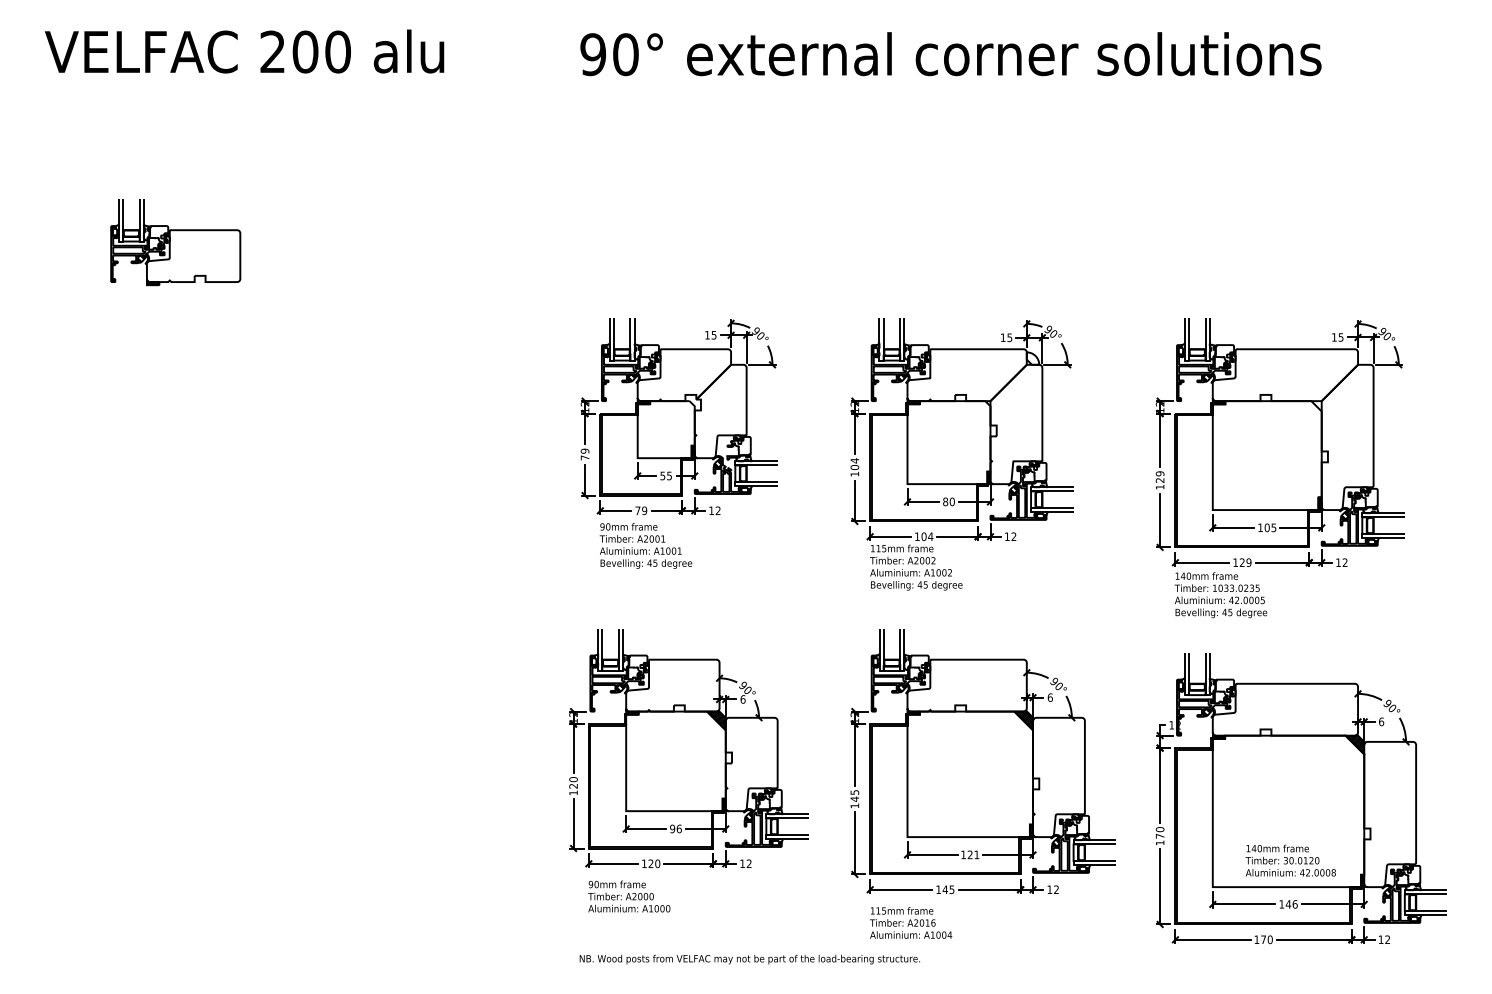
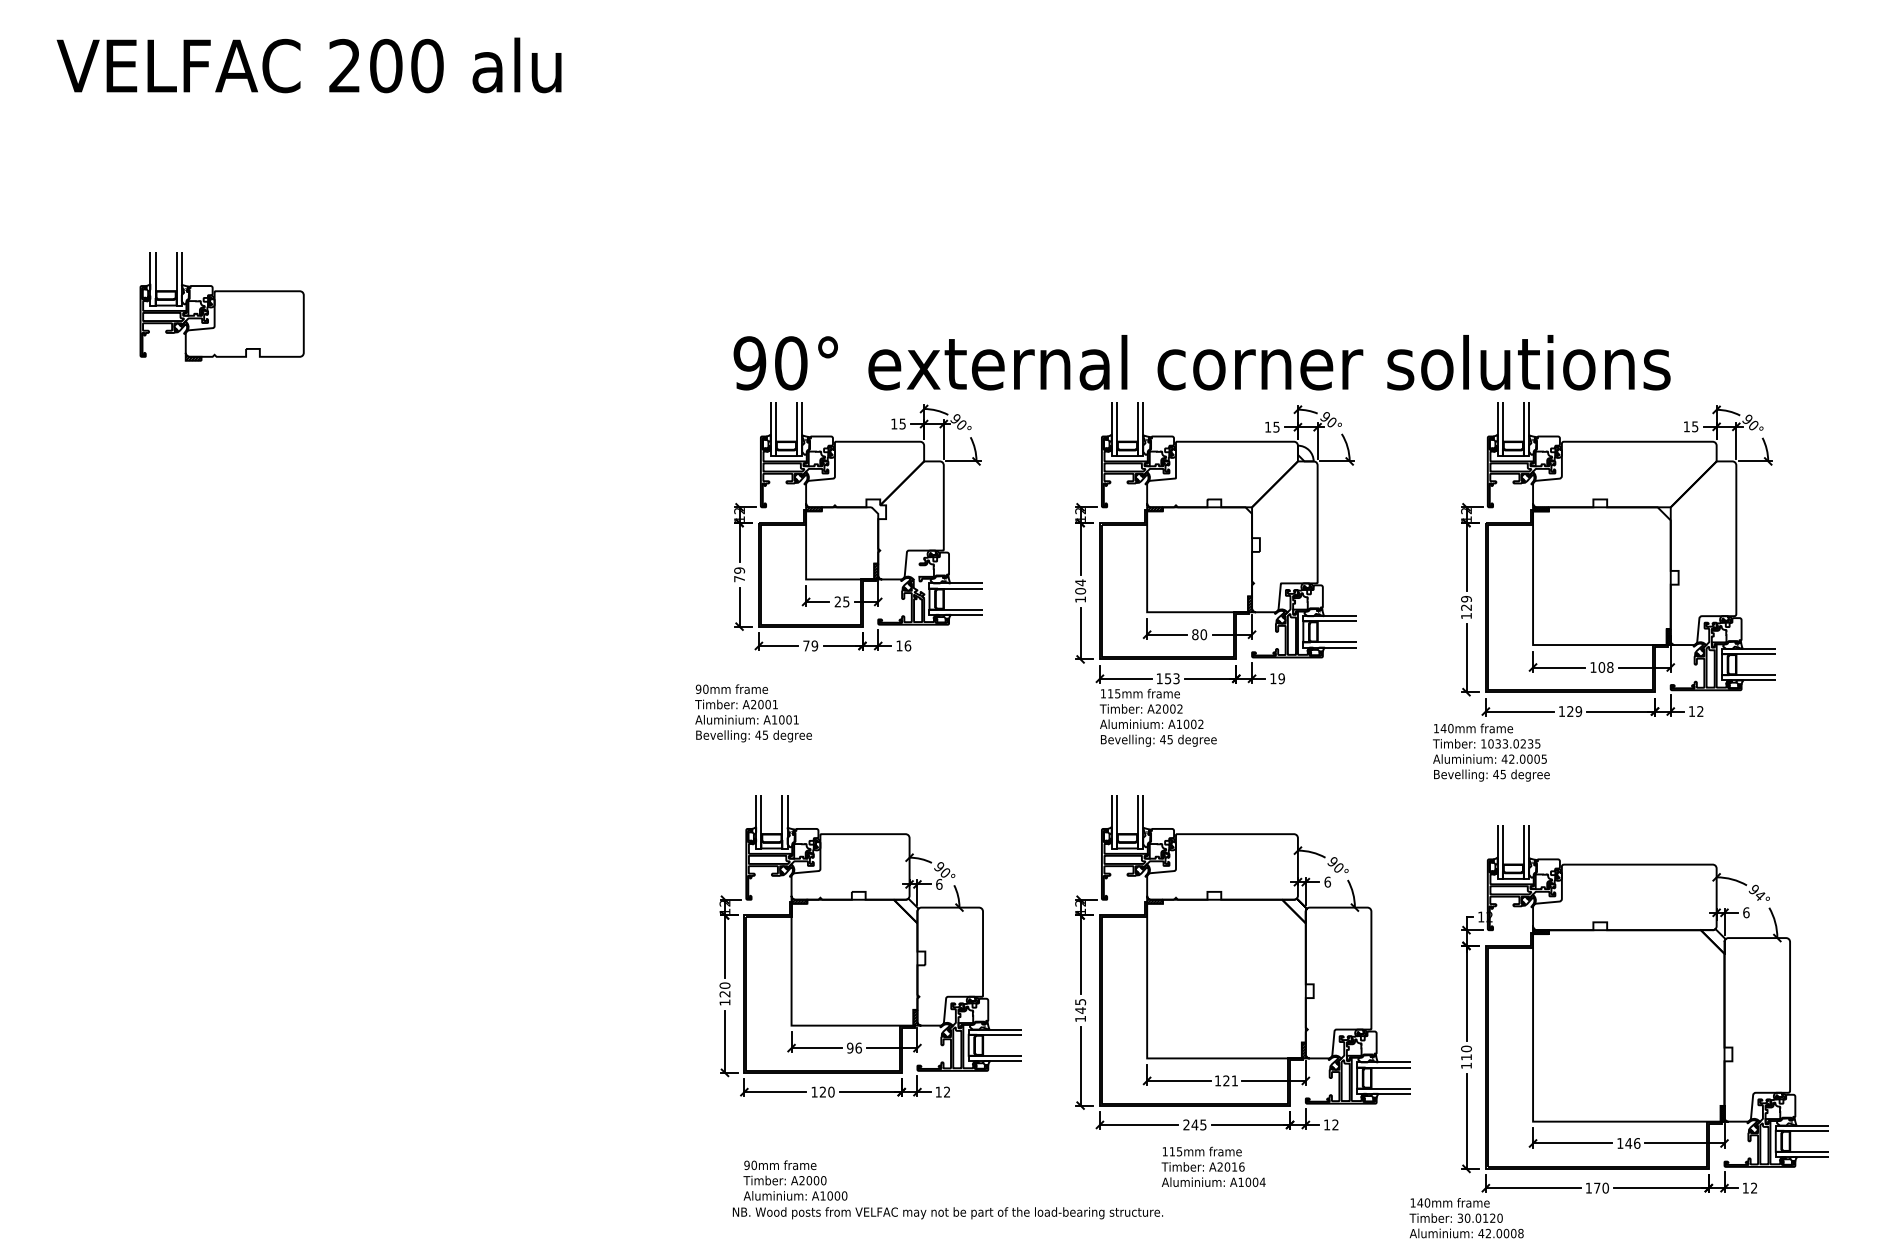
text: (950, 53) -> (1201, 362), moved
text: (662, 475) -> (837, 601), 55 -> 25
text: (717, 510) -> (907, 645), 12 -> 16
text: (1274, 527) -> (1610, 667), 105 -> 108
text: (926, 536) -> (1171, 678), 104 -> 153
text: (1013, 536) -> (1281, 678), 12 -> 19
text: (645, 546) -> (753, 713), moved
text: (1221, 595) -> (1491, 752), moved
text: (1392, 708) -> (1760, 895), 90° -> 94°
hatch: (717, 720) -> (906, 910), removed
hatch: (1024, 720) -> (1294, 911), removed
hatch: (1355, 743) -> (1713, 940), removed
text: (1160, 836) -> (1466, 1057), 170 -> 110
text: (1290, 860) -> (1466, 1218), moved
text: (938, 889) -> (1186, 1124), 145 -> 245
text: (629, 896) -> (795, 1180), moved
text: (910, 922) -> (1213, 1166), moved

